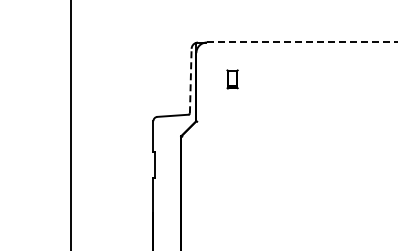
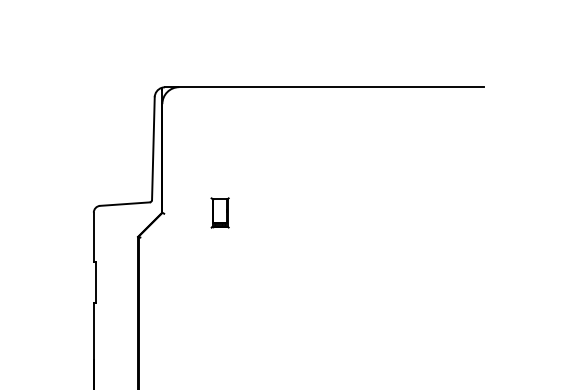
line: (302, 42) -> (331, 87), dashed -> solid
part: (232, 79) -> (219, 213), moved
line: (190, 80) -> (152, 147), dashed -> solid

